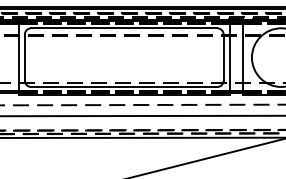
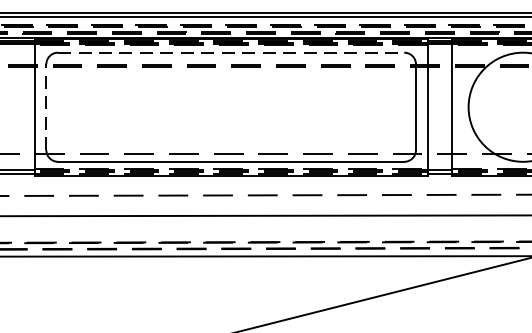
line: (124, 28) -> (231, 53), solid -> dashed
line: (24, 57) -> (45, 106), solid -> dashed

